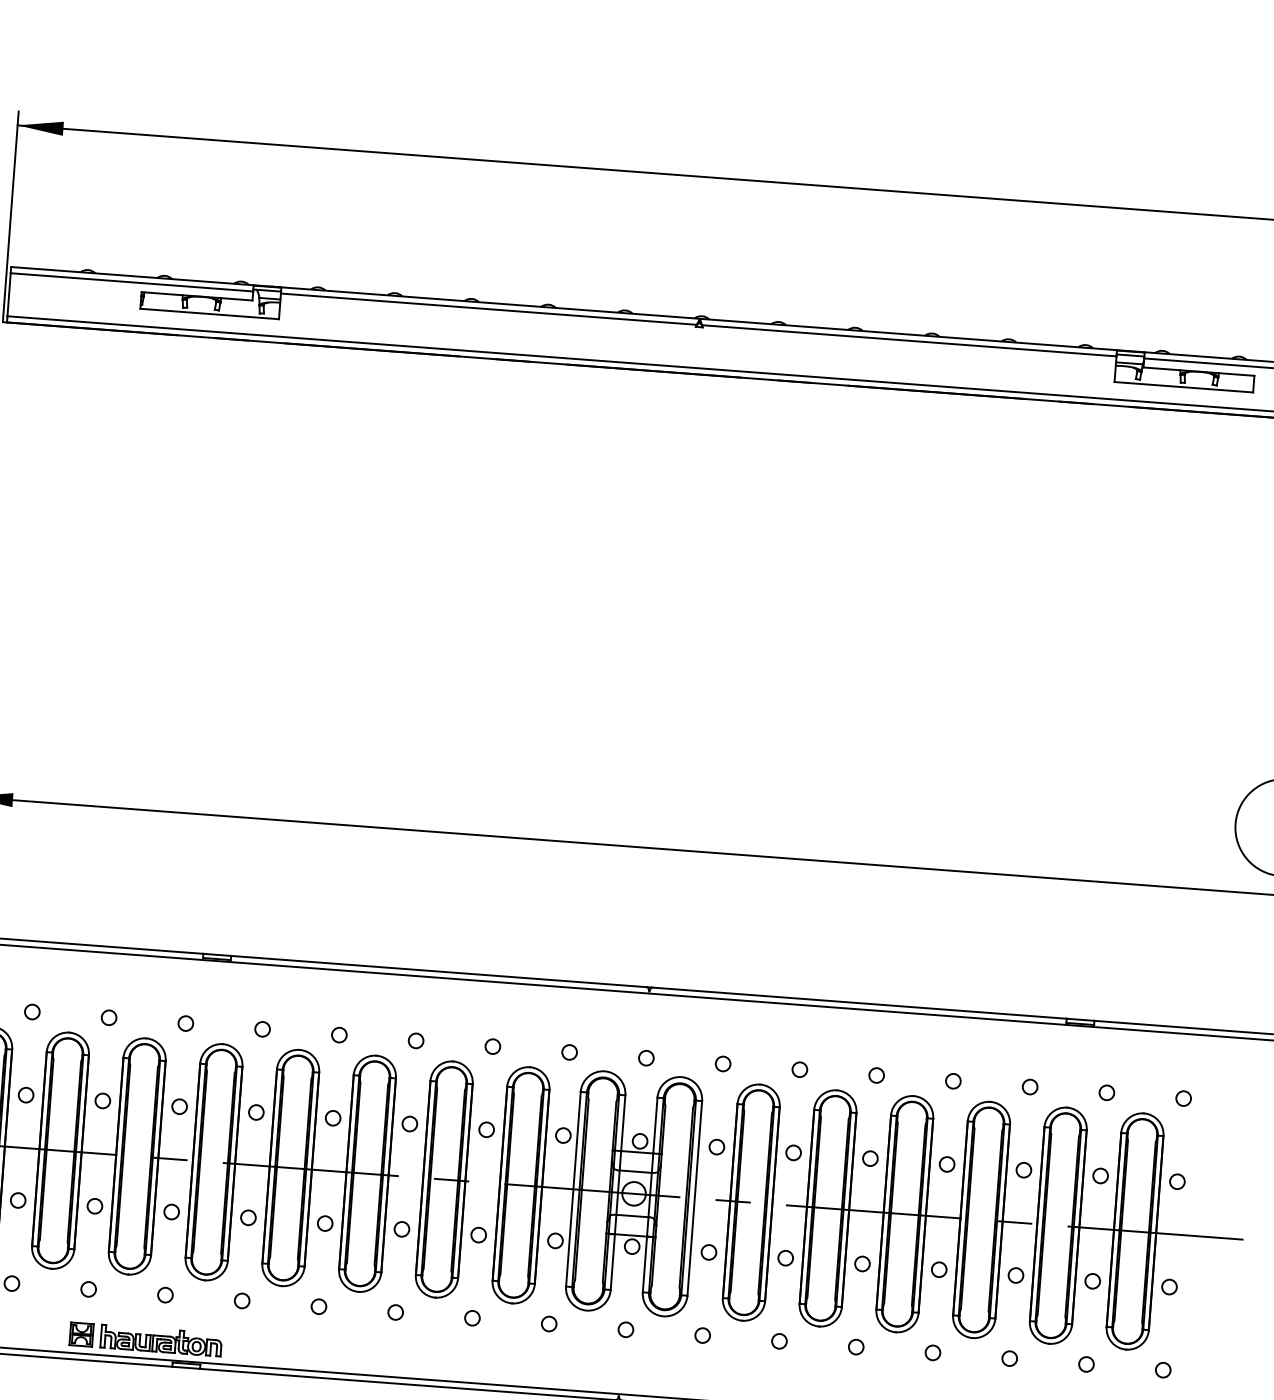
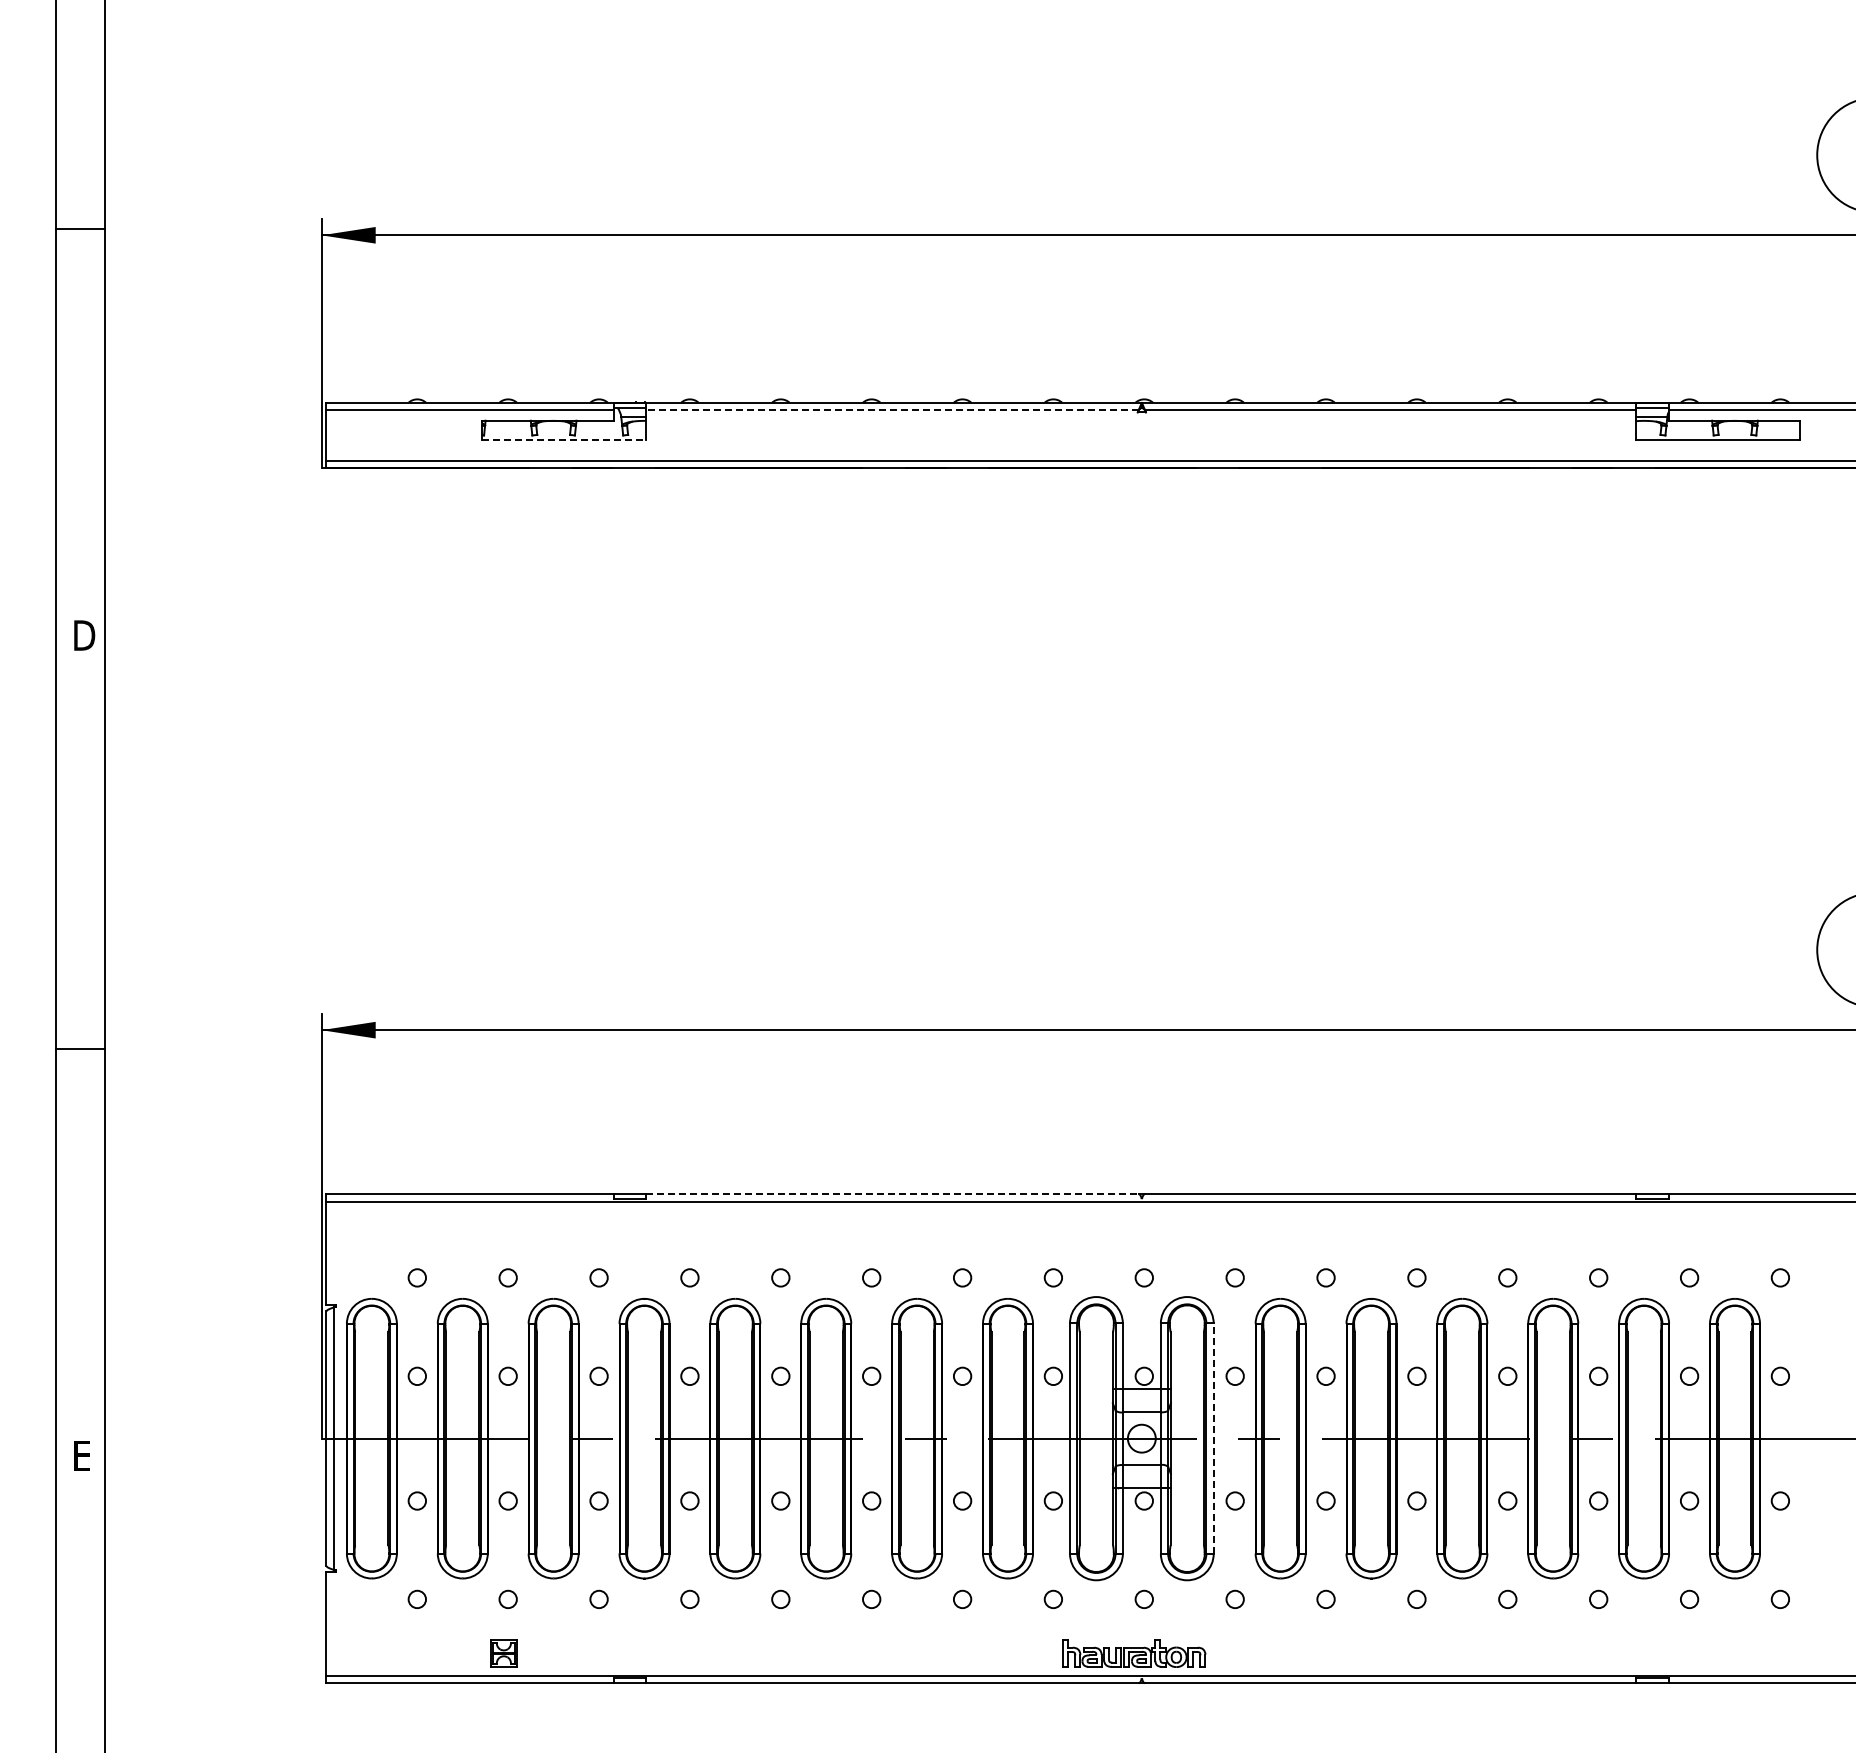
line: (488, 309) -> (892, 410), solid -> dashed
line: (209, 314) -> (564, 440), solid -> dashed
line: (439, 971) -> (893, 1194), solid -> dashed
line: (694, 1198) -> (1213, 1438), solid -> dashed
part: (161, 1340) -> (1134, 1653), moved

